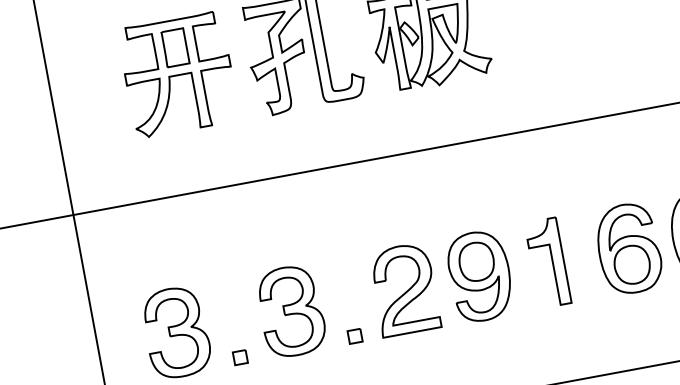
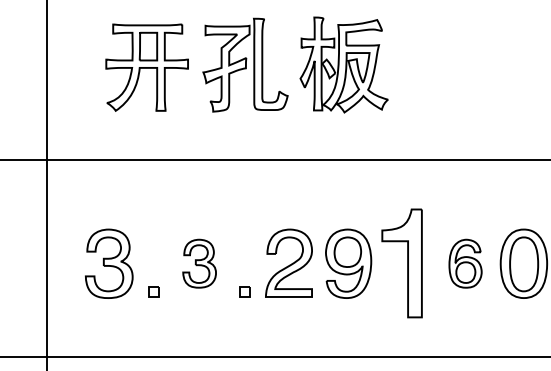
part: (628, 248) -> (465, 263), size x0.7
part: (547, 262) -> (401, 262), size x1.6
part: (291, 310) -> (199, 263), size x0.7

